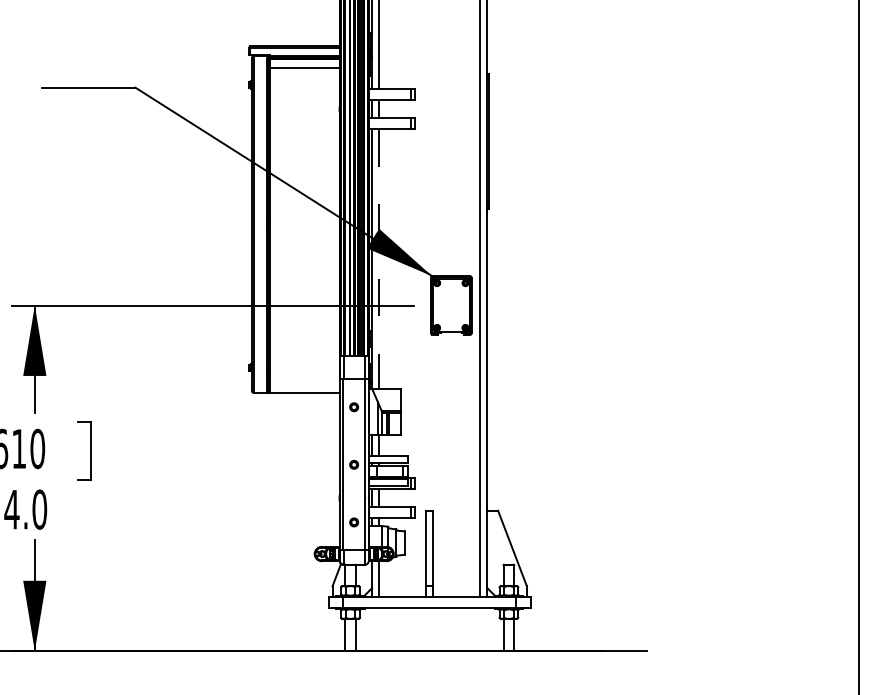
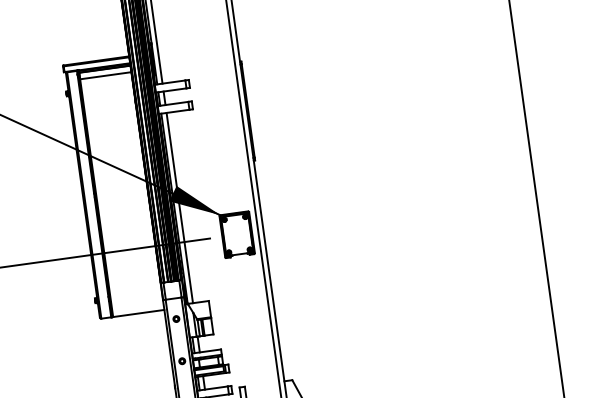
line: (379, 259) -> (179, 208), dashed -> solid

